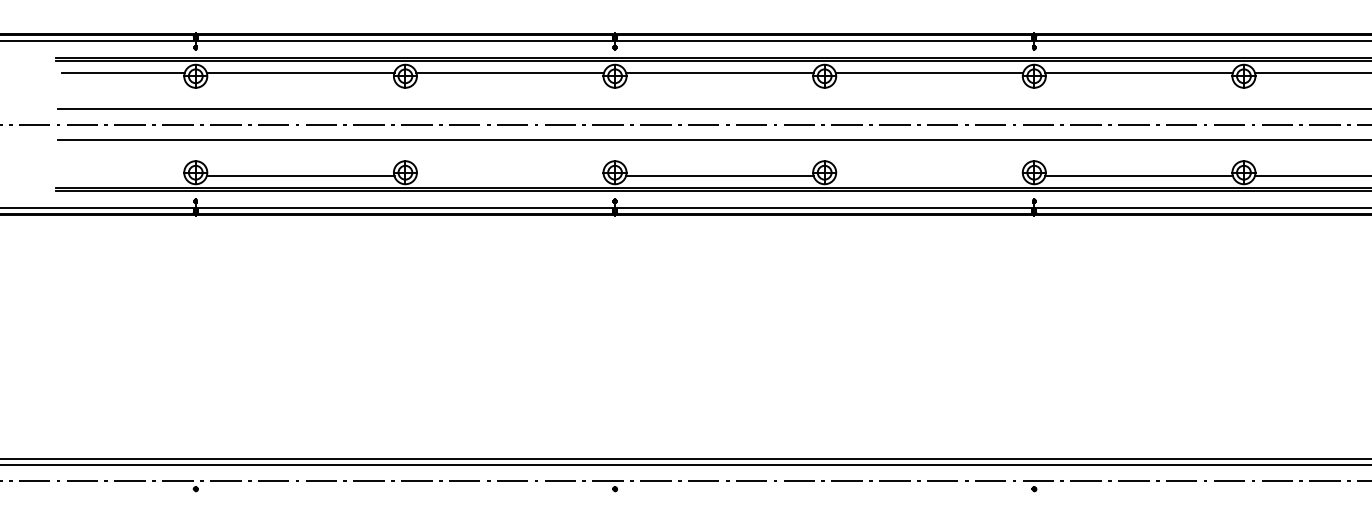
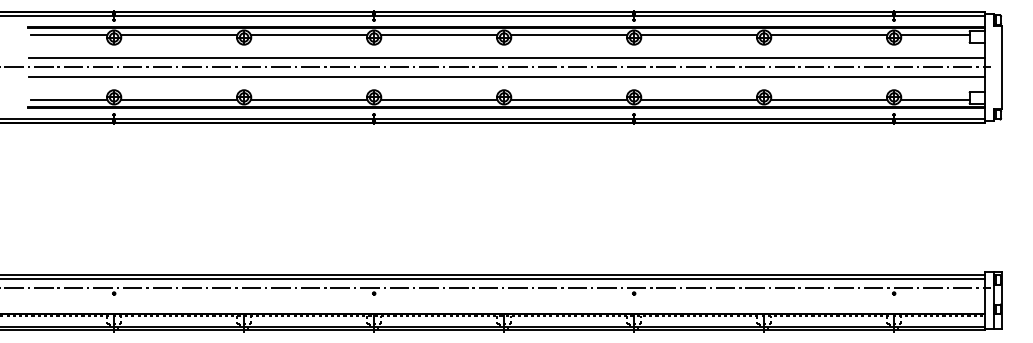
line: (122, 176) -> (68, 99), added
line: (509, 176) -> (308, 99), added
line: (928, 176) -> (568, 99), added

